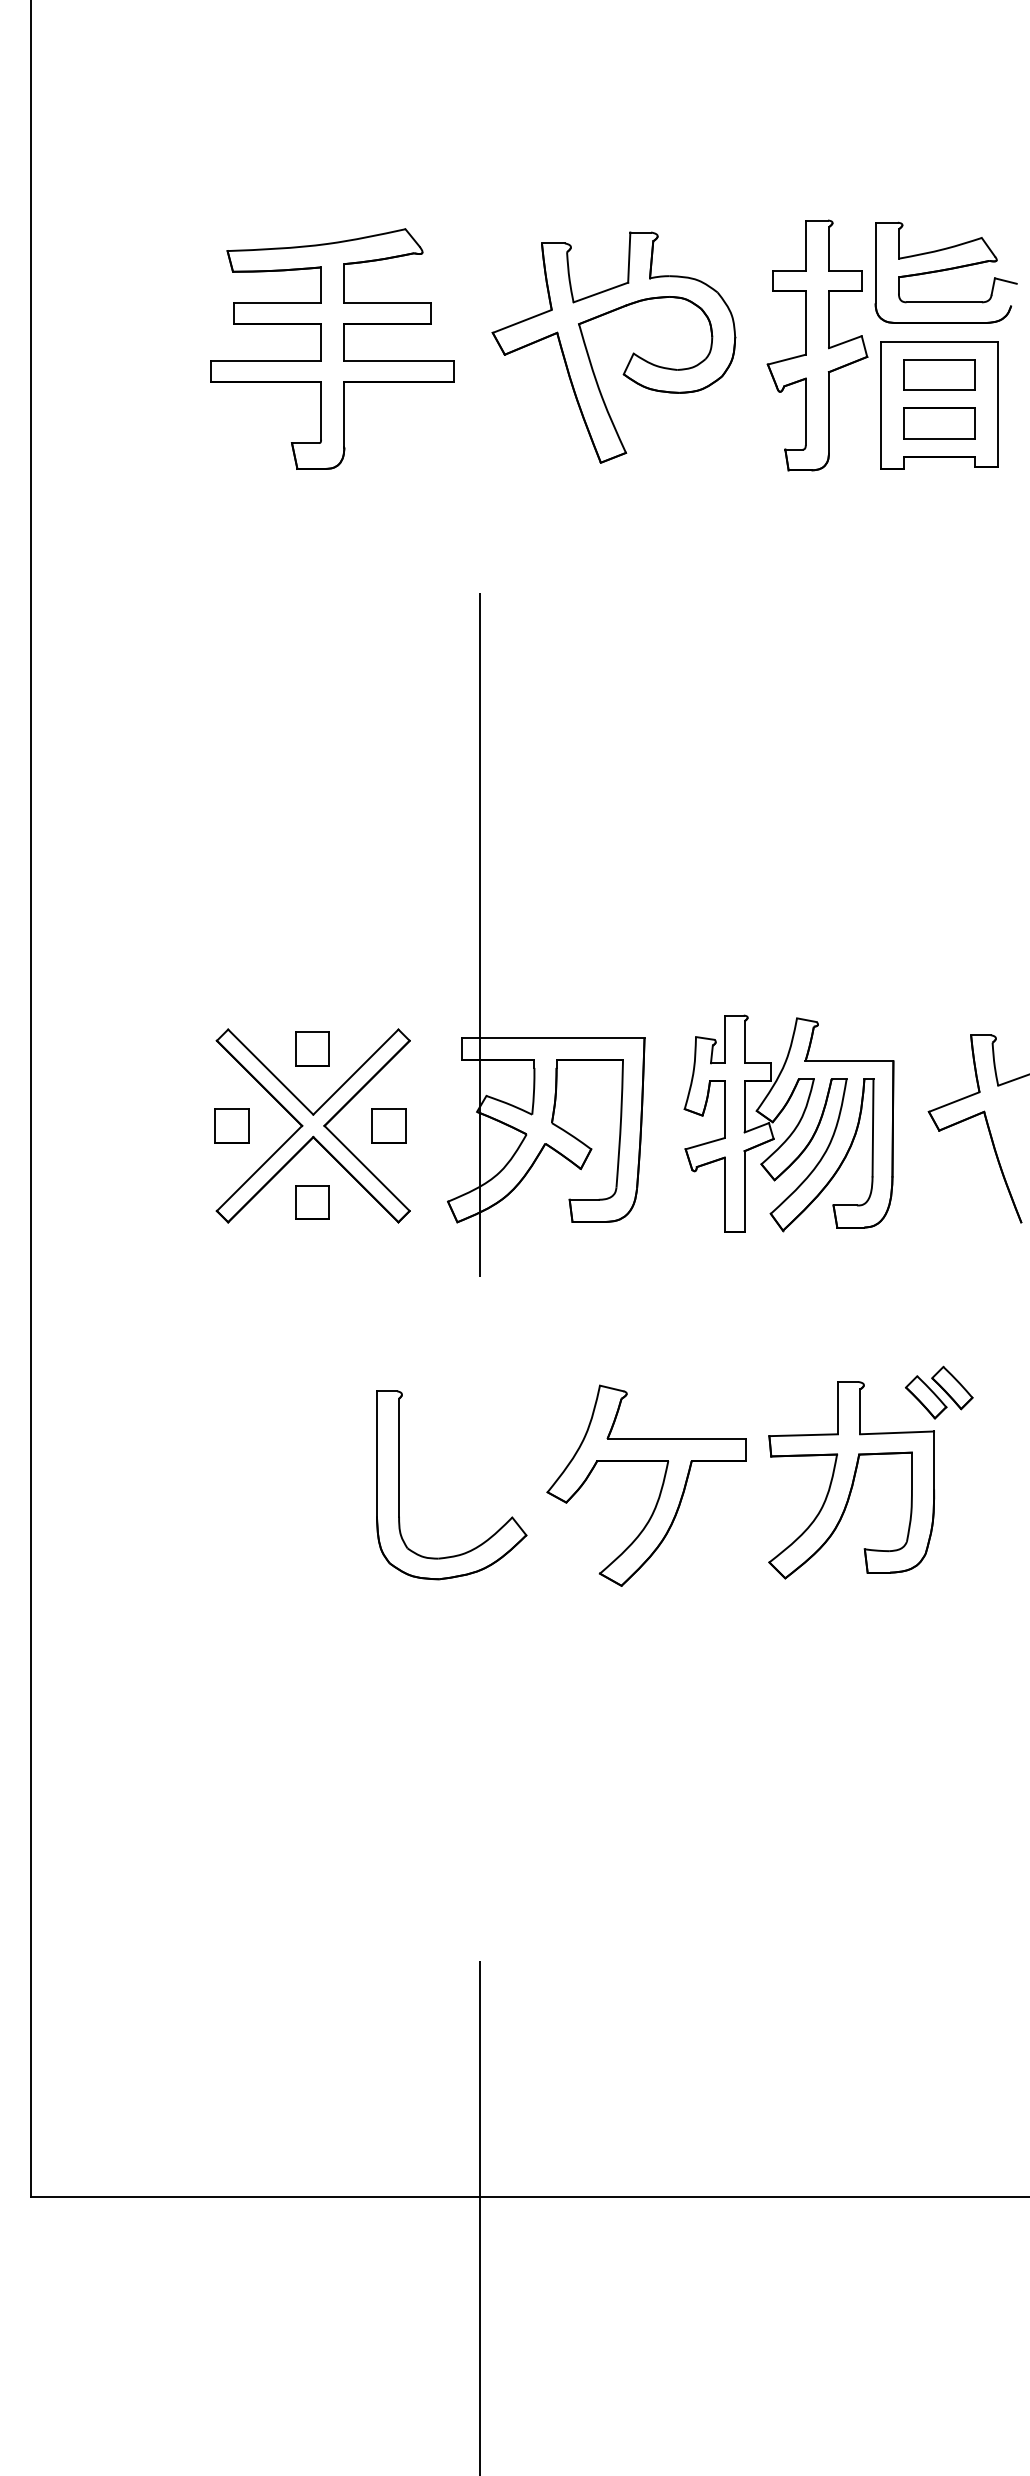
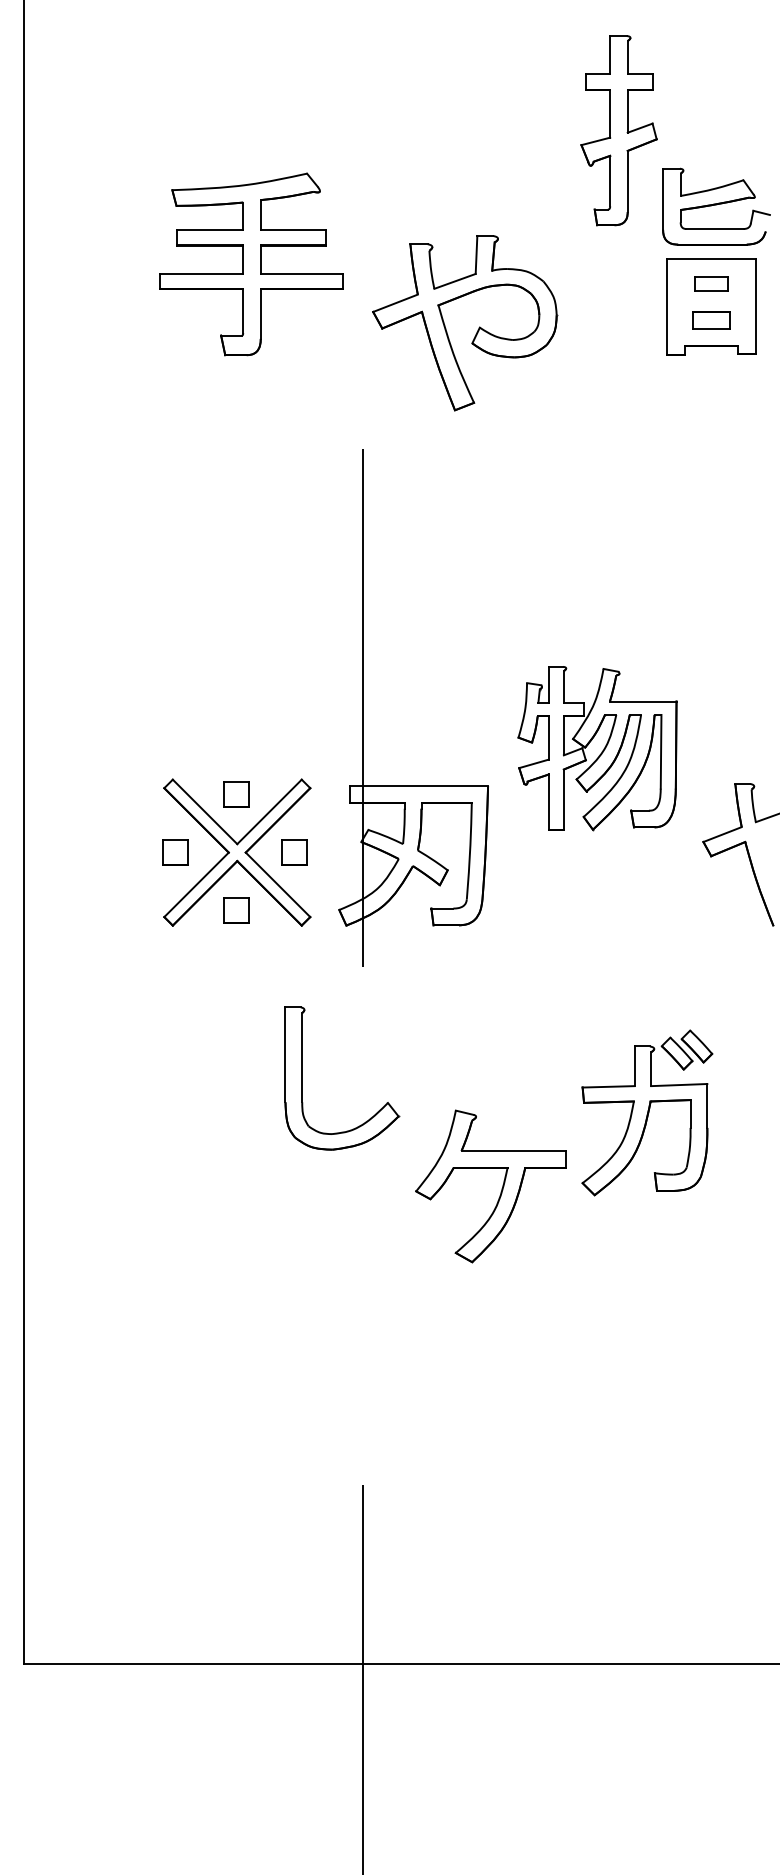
part: (817, 345) -> (619, 130), moved
part: (631, 355) -> (478, 329), moved
part: (939, 374) -> (711, 283), size x0.6
part: (939, 423) -> (711, 320), size x0.7
part: (795, 1126) -> (602, 750), moved
part: (939, 1392) -> (687, 1049), moved
part: (399, 1485) -> (302, 1078), moved
part: (660, 1489) -> (501, 1189), moved

